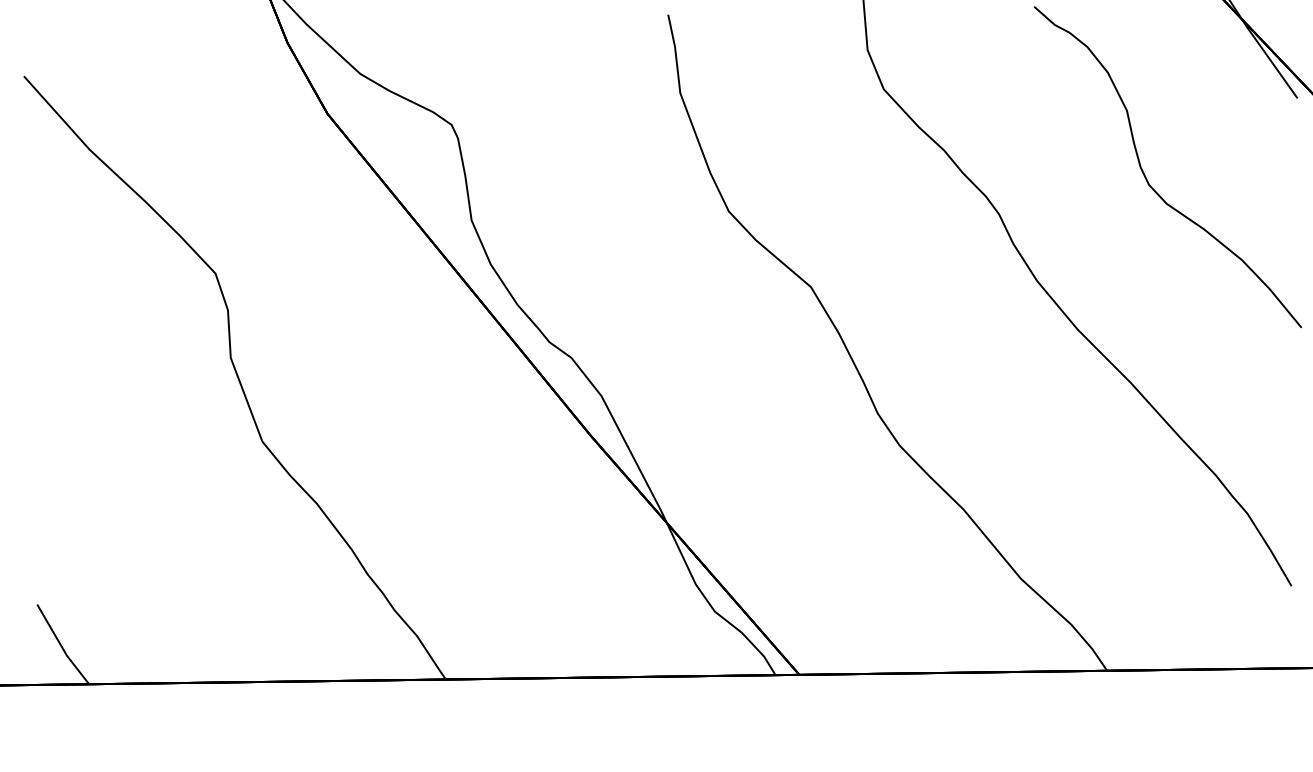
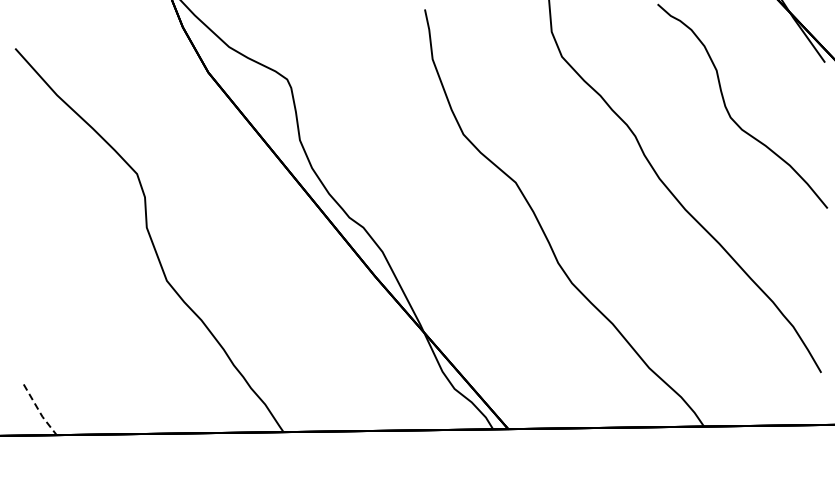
line: (62, 647) -> (39, 411), solid -> dashed

